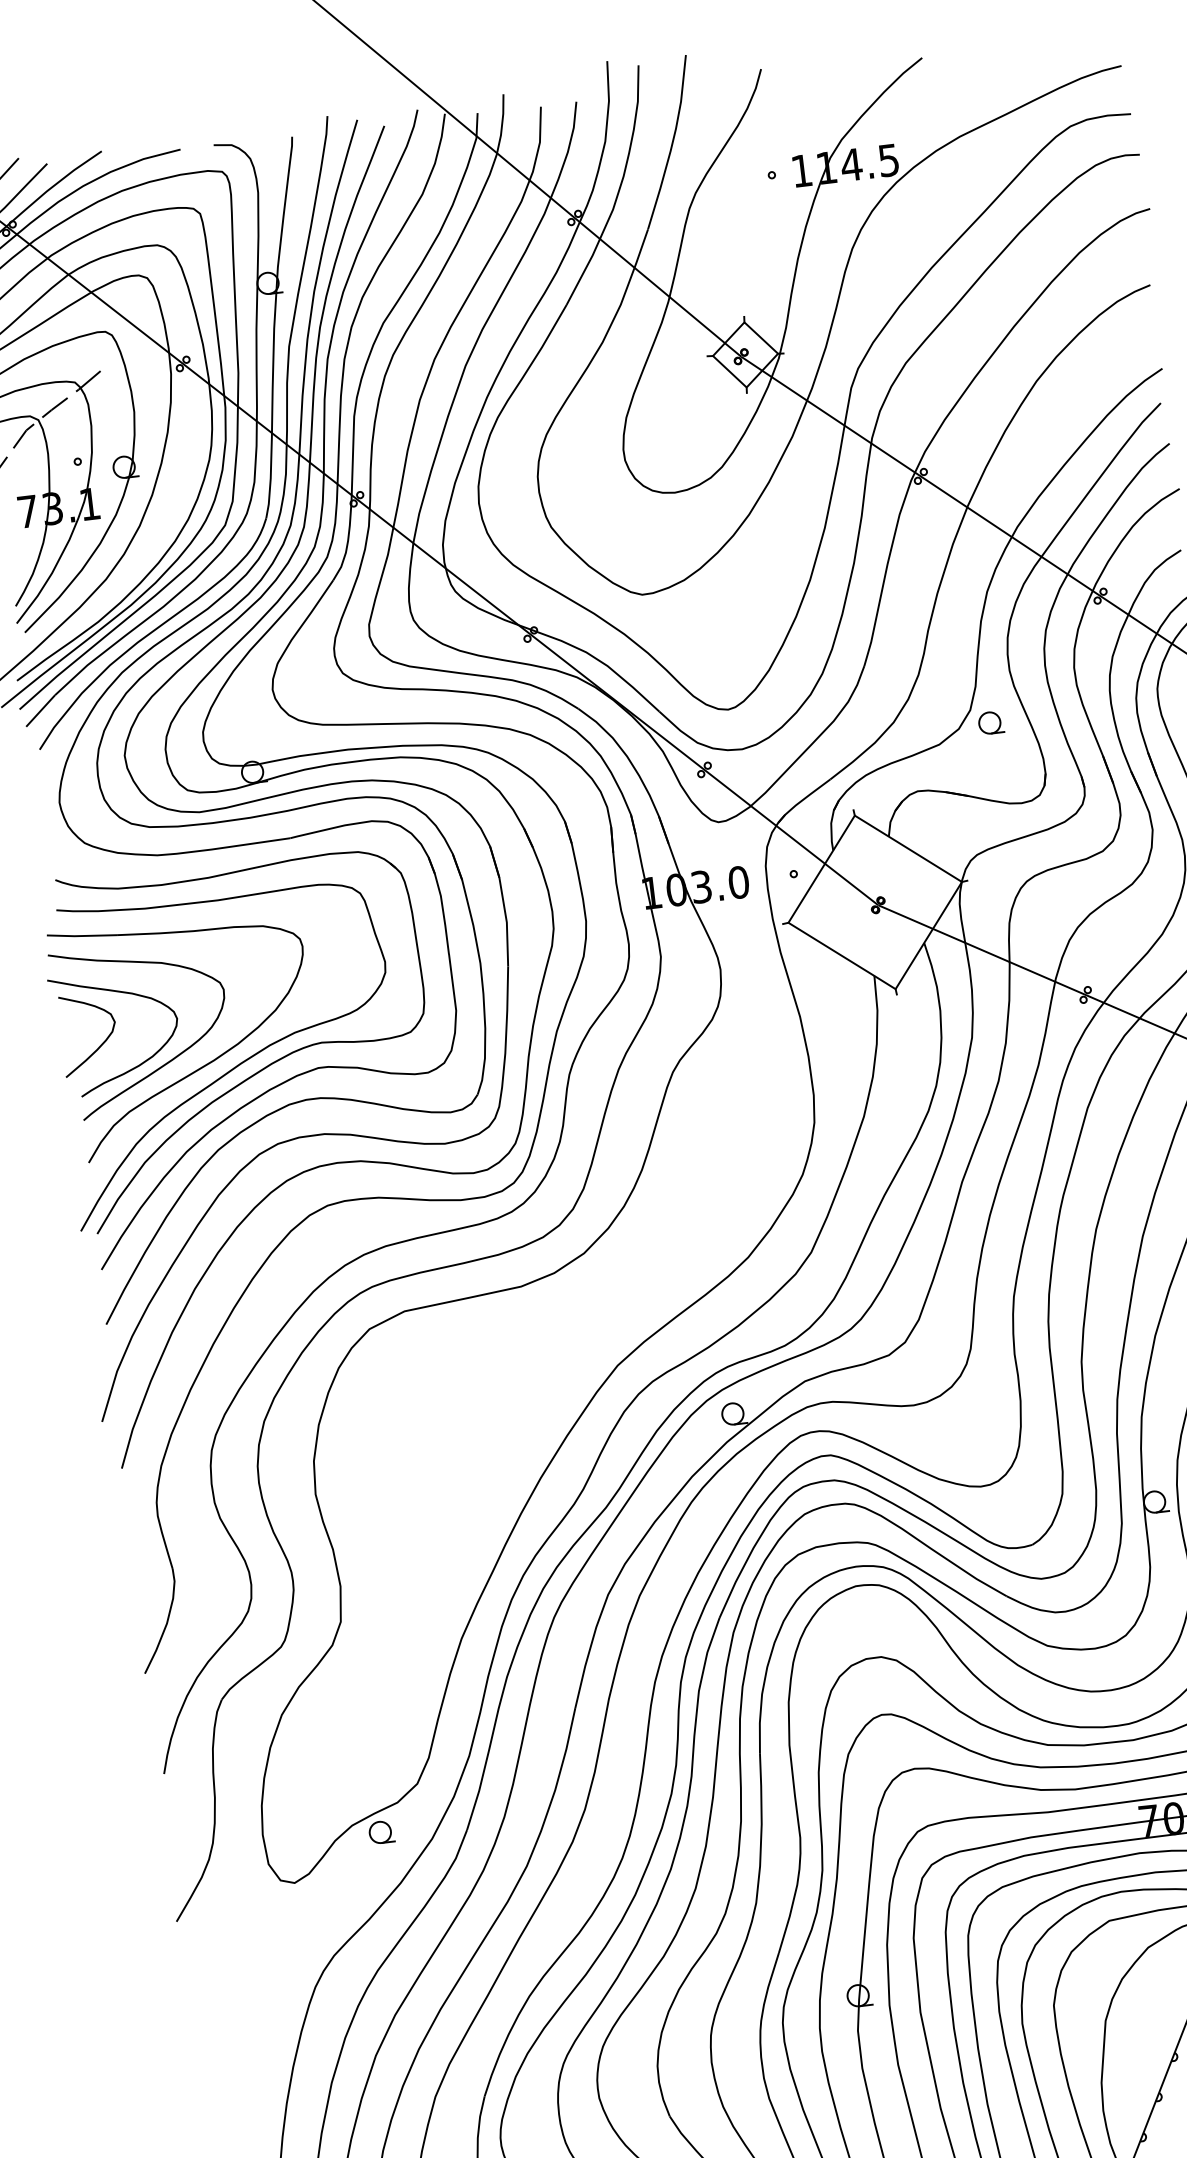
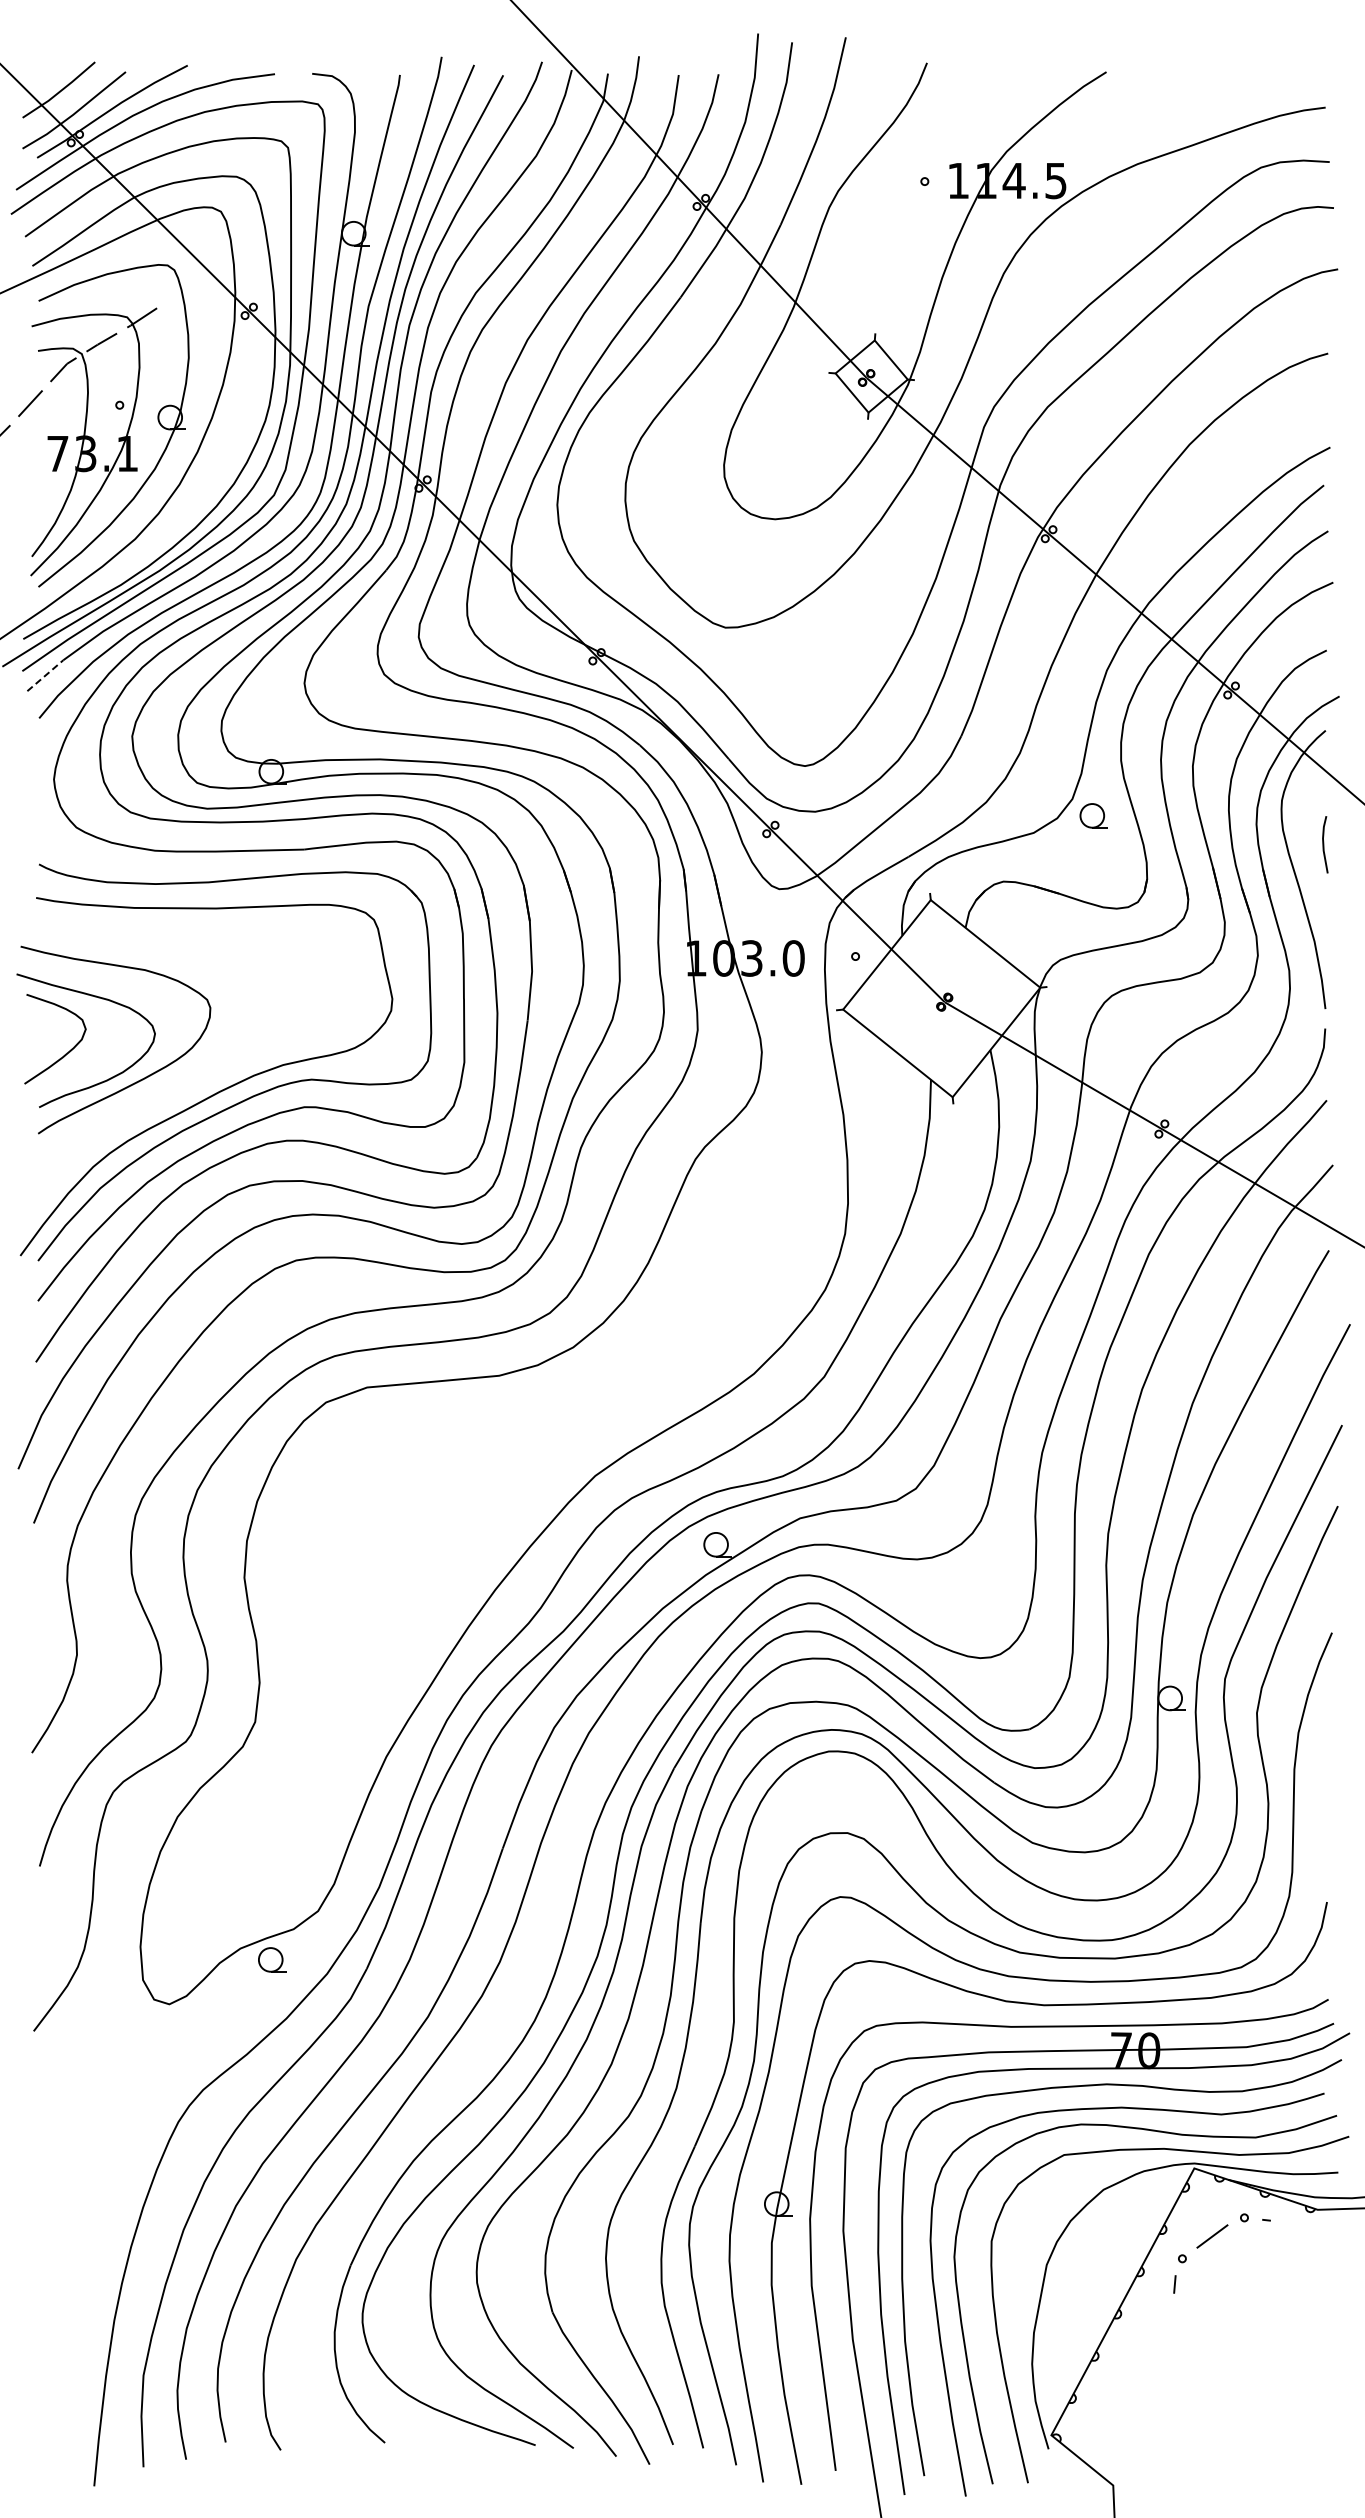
line: (40, 710) -> (45, 675), solid -> dashed
part: (206, 1063) -> (181, 1087), removed

